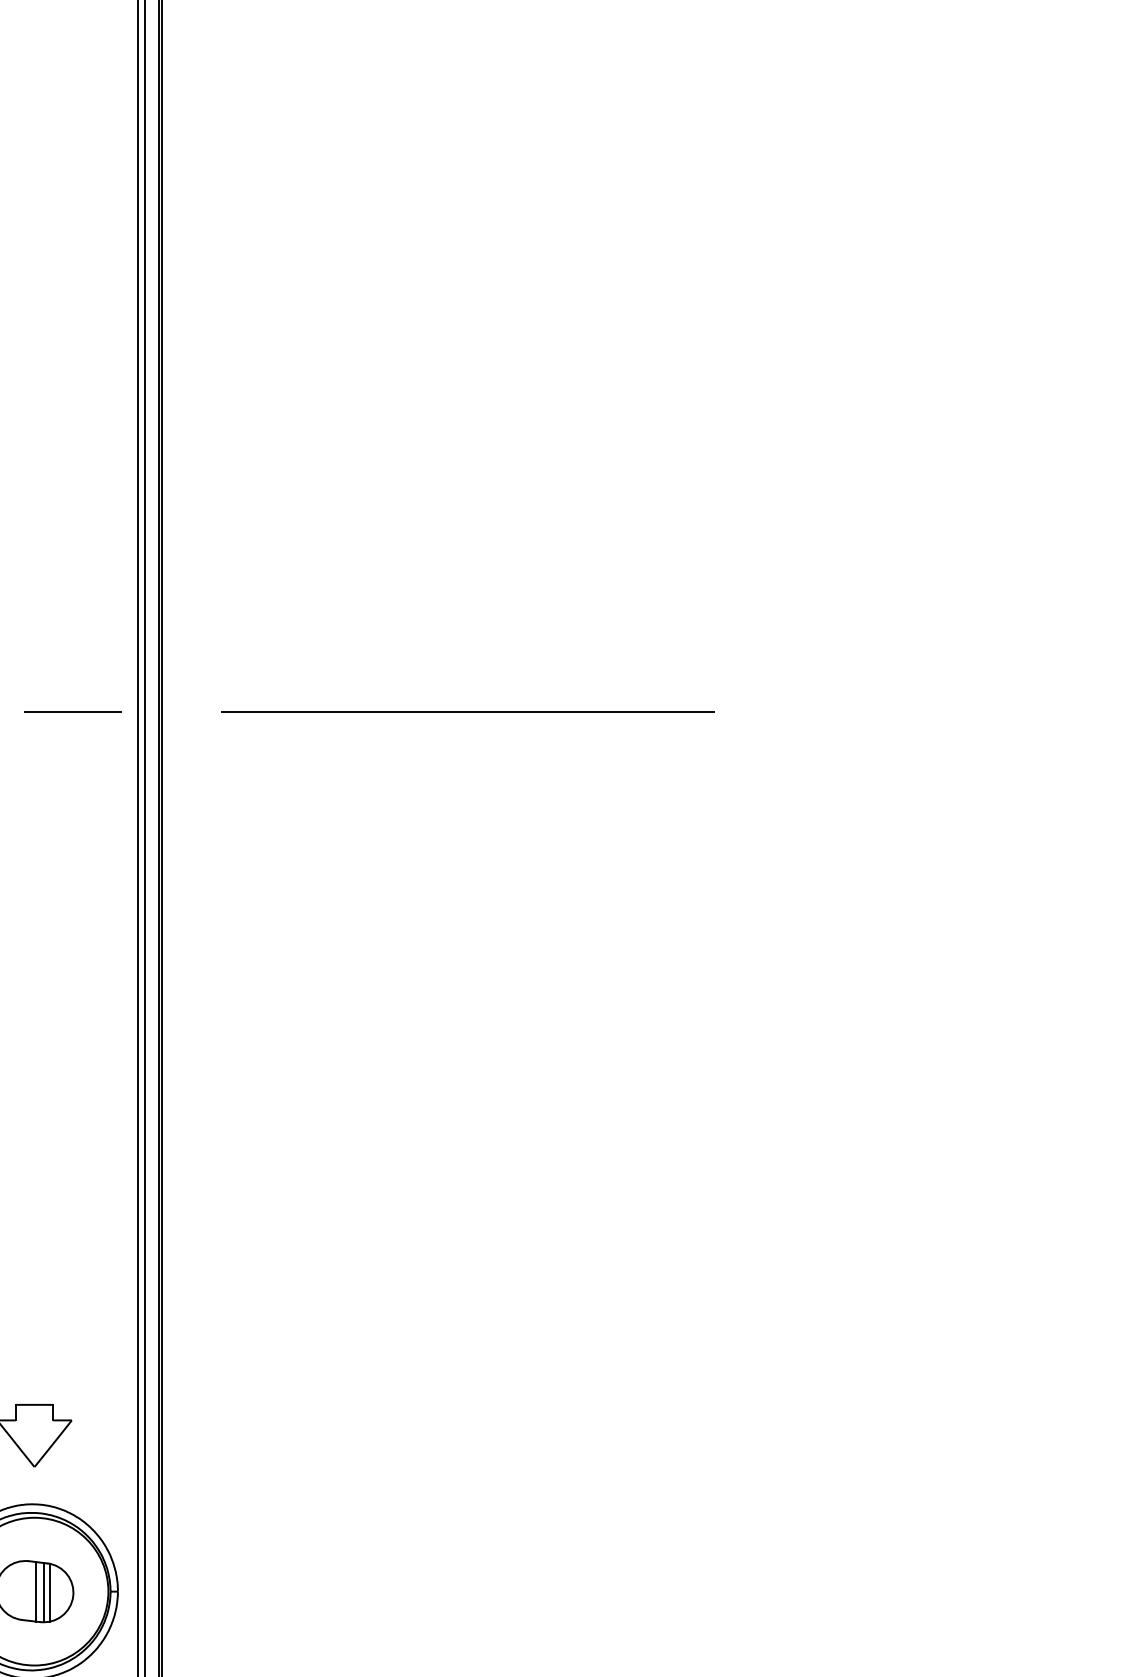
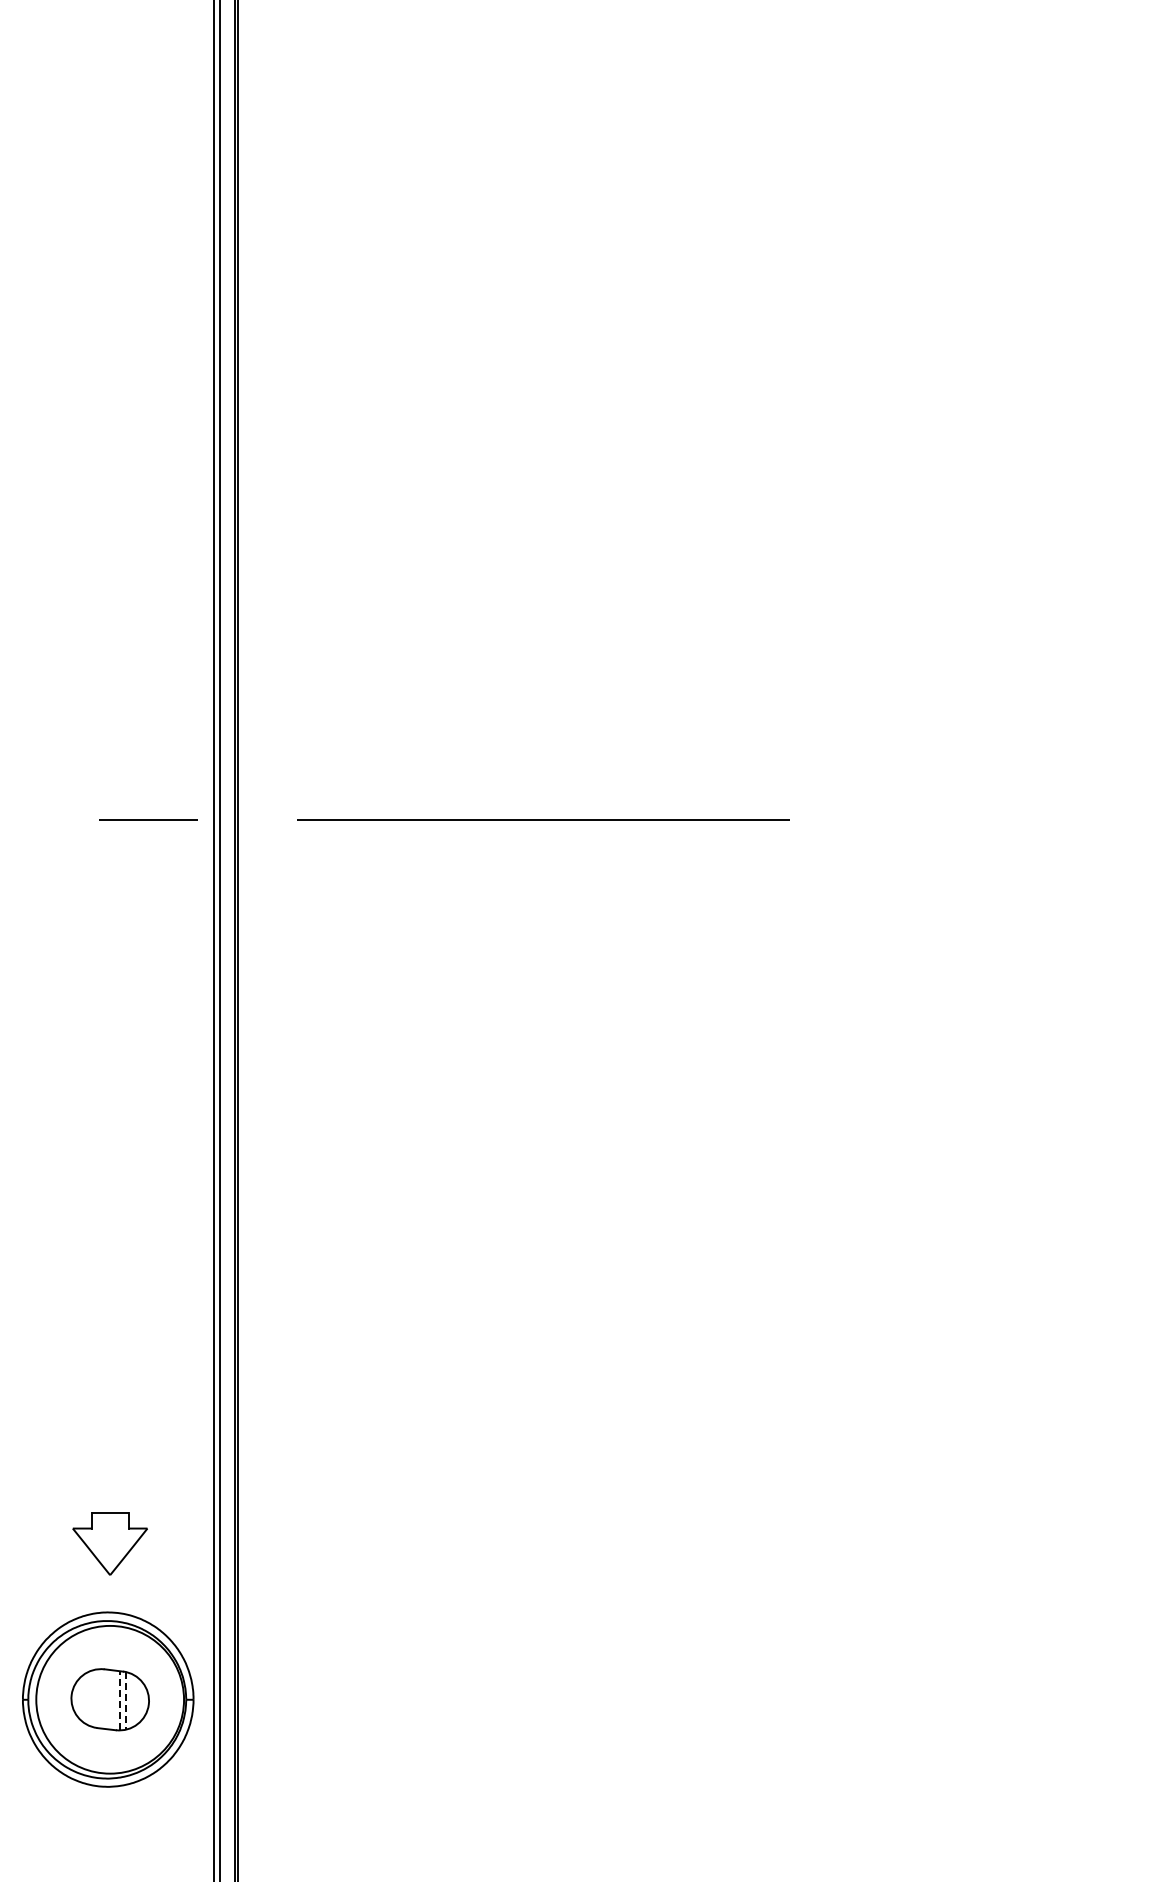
line: (35, 1591) -> (111, 1699), removed
line: (43, 1592) -> (119, 1700), solid -> dashed
line: (49, 1592) -> (125, 1700), solid -> dashed

